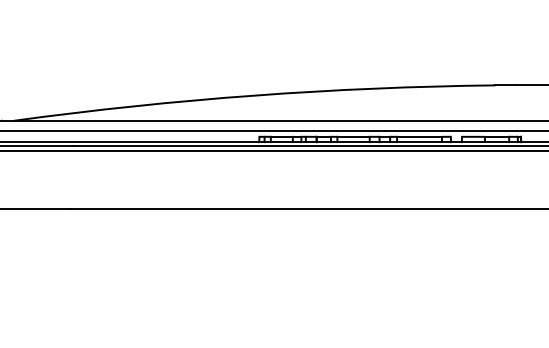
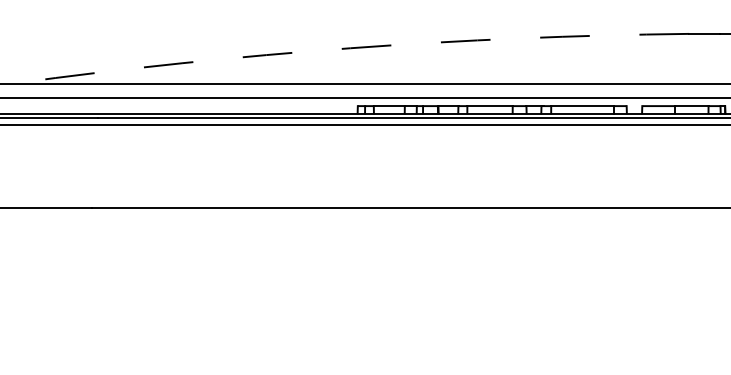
arc: (254, 95) -> (350, 48), solid -> dashed

